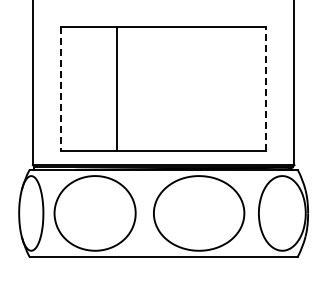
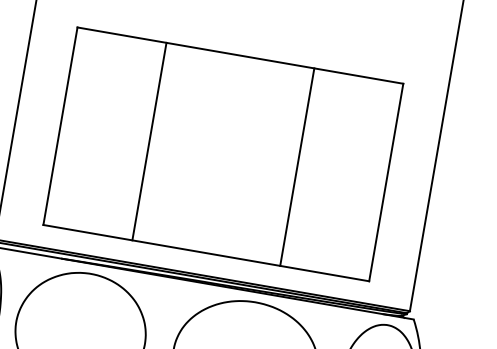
line: (210, 88) -> (297, 166), added
line: (266, 88) -> (386, 181), dashed -> solid
line: (60, 89) -> (59, 127), dashed -> solid

